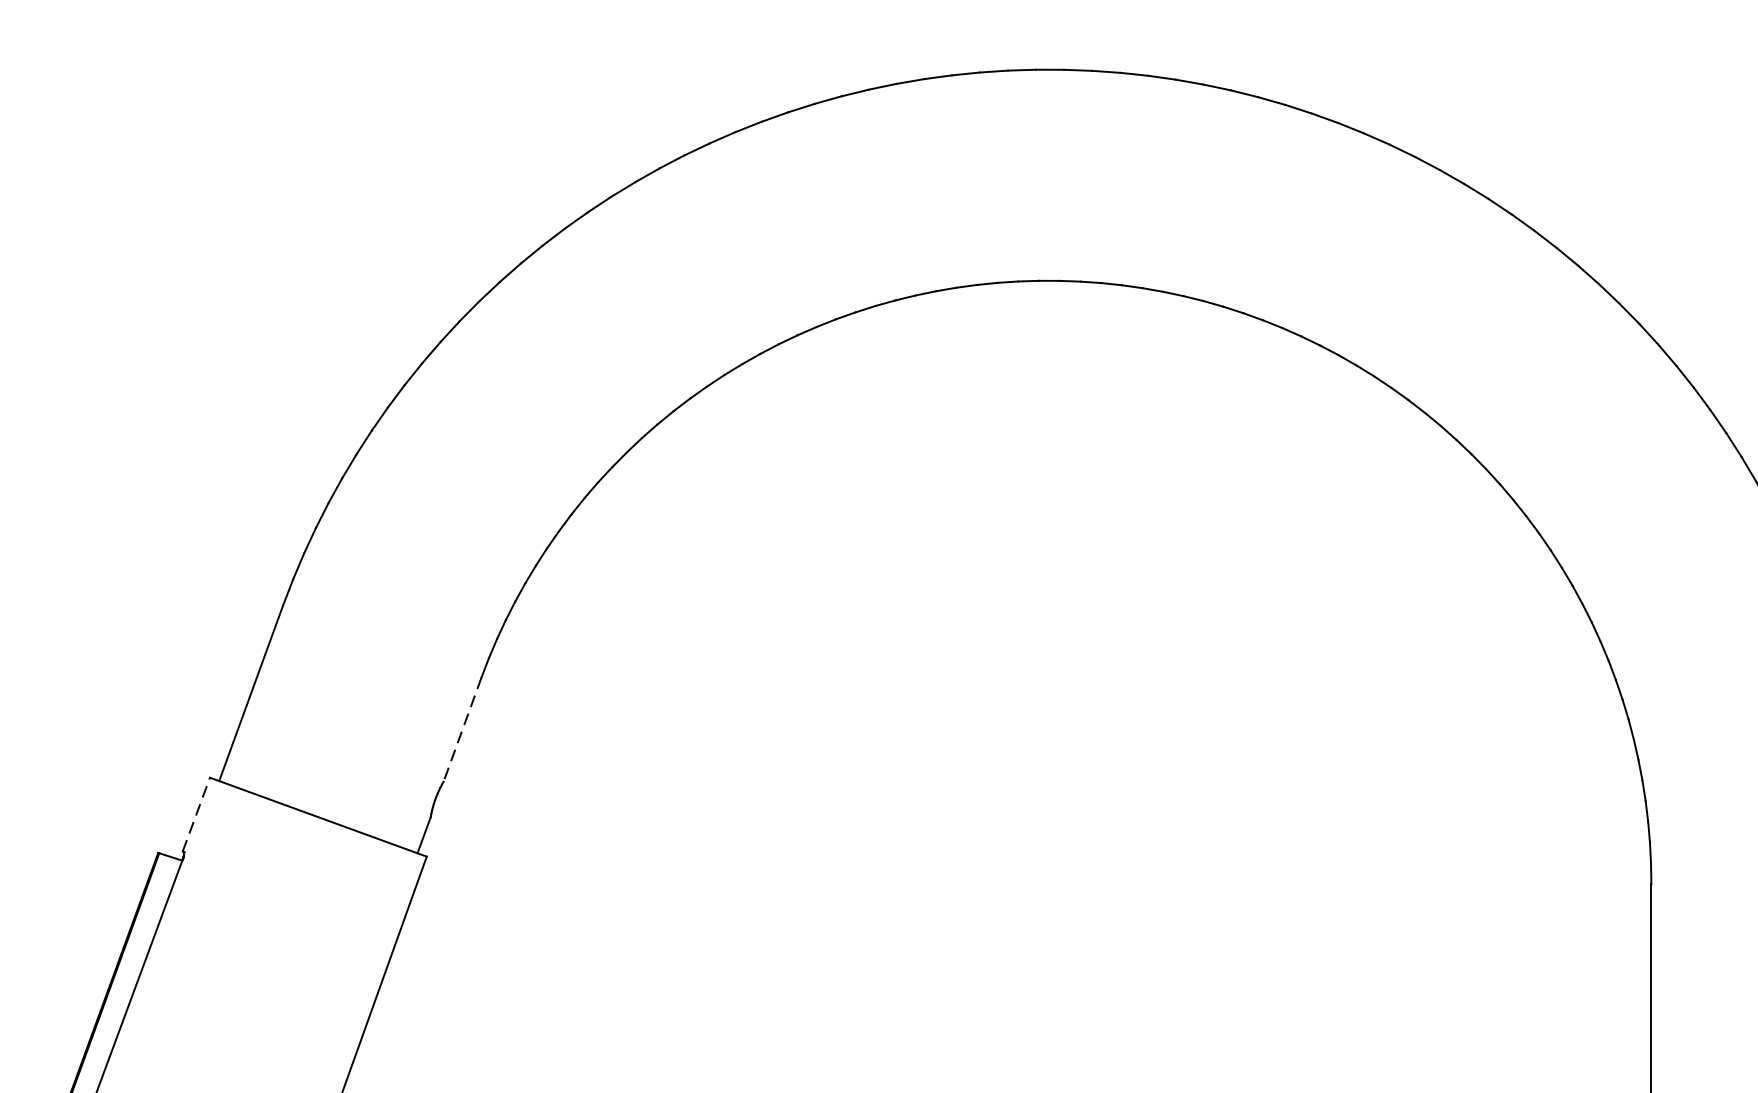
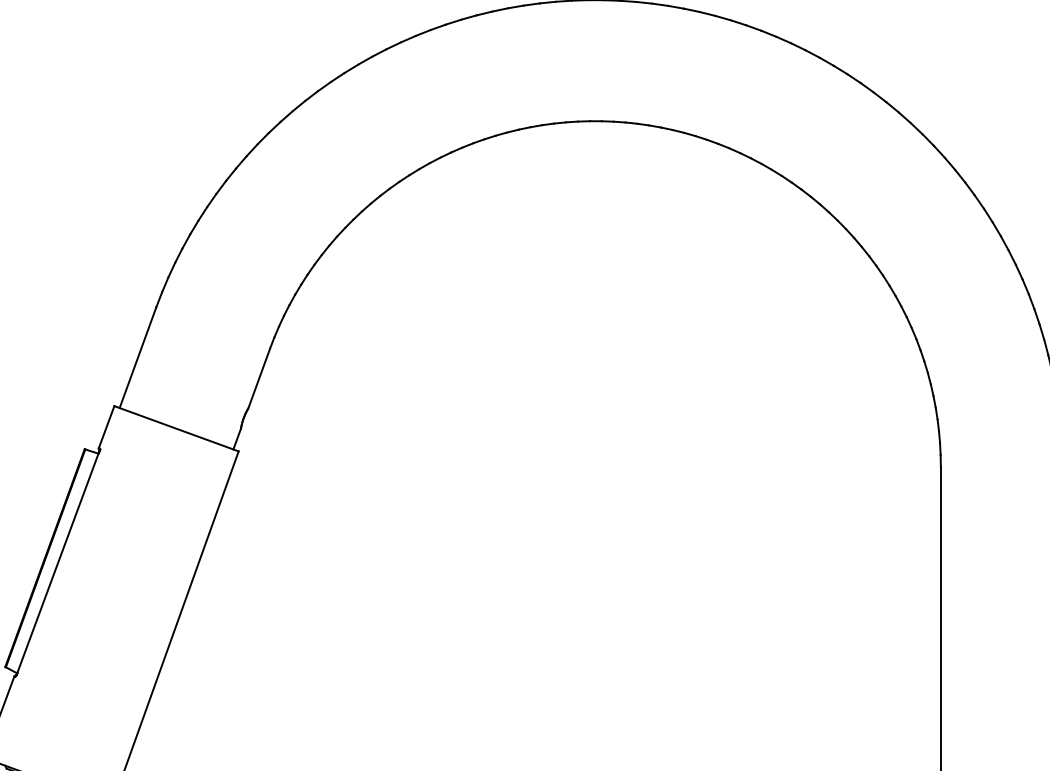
line: (463, 729) -> (259, 378), dashed -> solid
line: (196, 814) -> (106, 427), dashed -> solid

